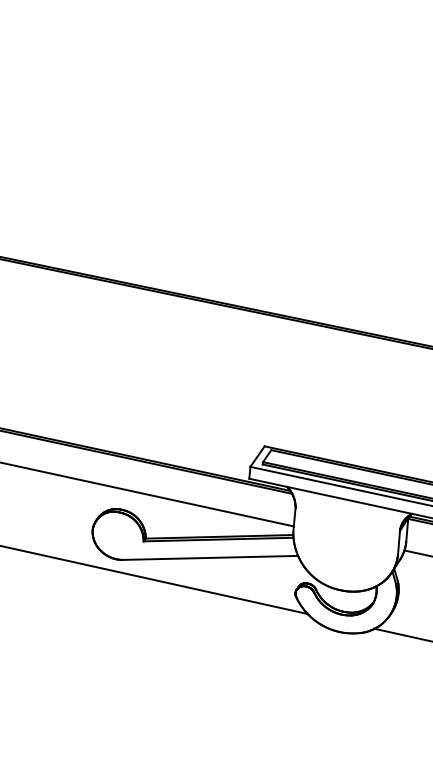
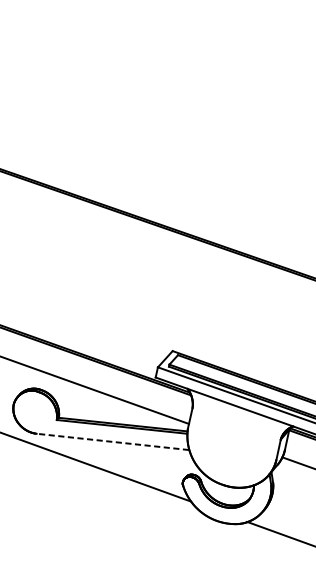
line: (209, 557) -> (112, 441), solid -> dashed

